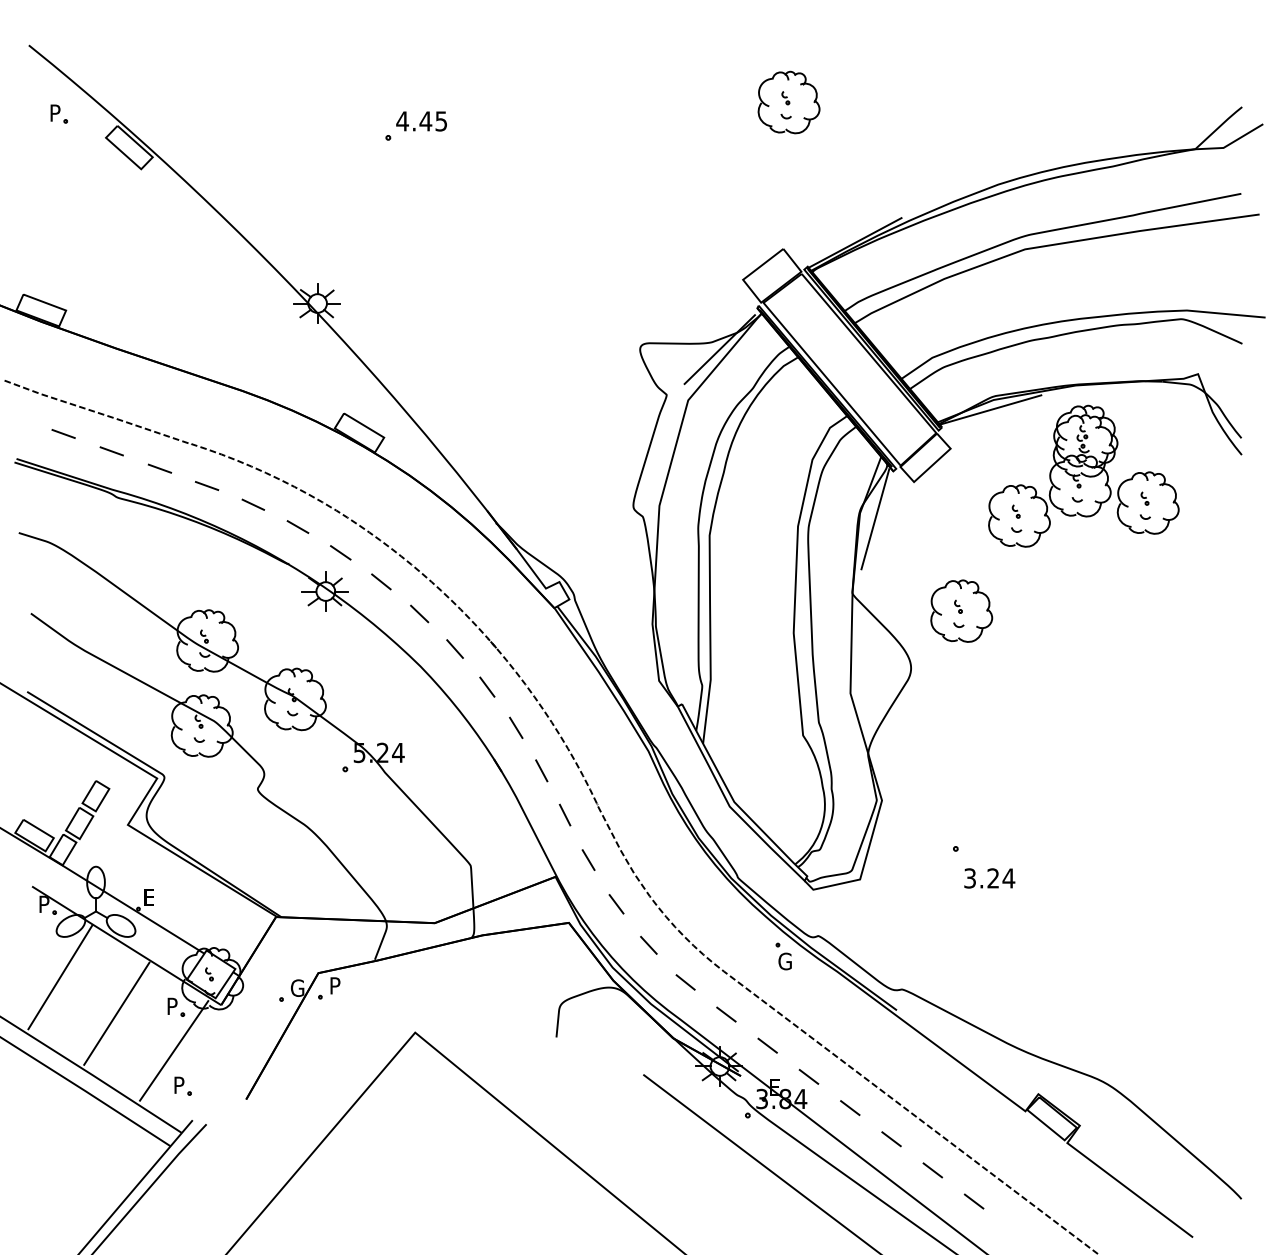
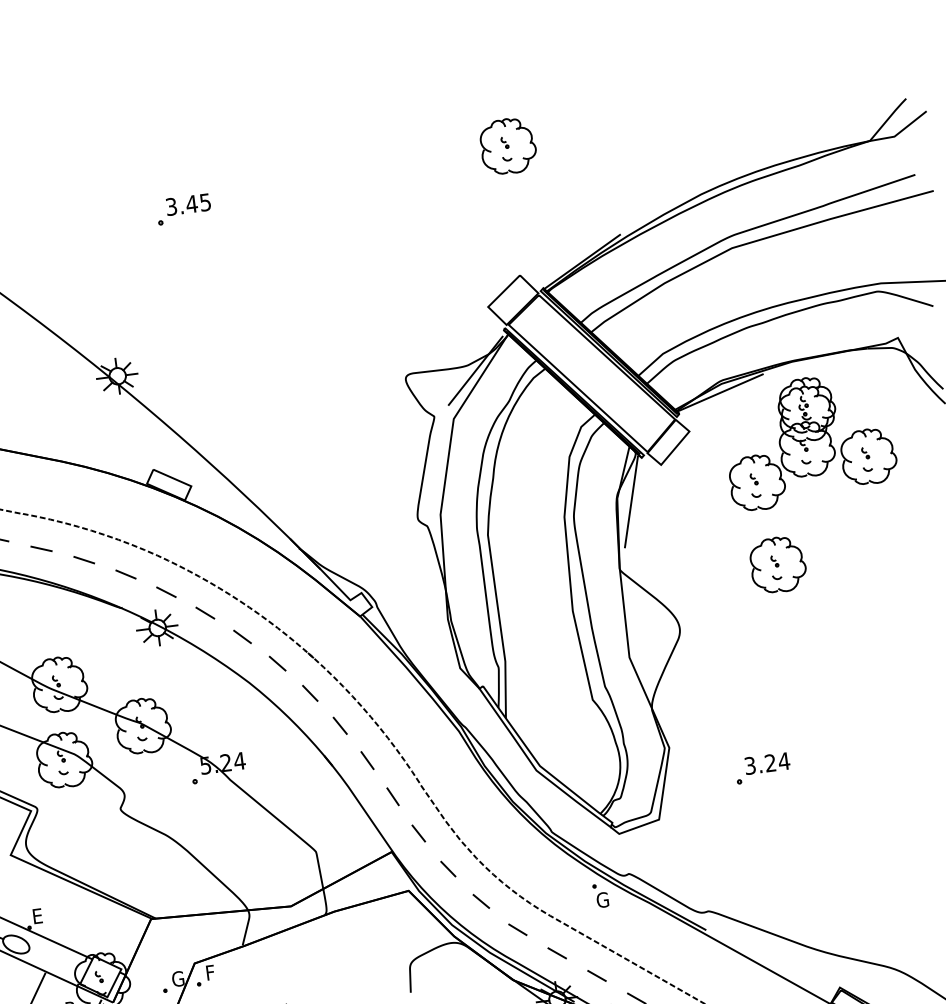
text: (402, 121) -> (171, 206), 4.45 -> 3.45
part: (961, 610) -> (777, 564), moved
text: (989, 878) -> (767, 763), moved
text: (335, 985) -> (211, 972), P -> F

